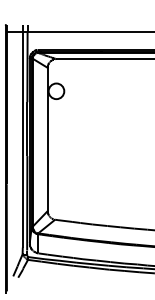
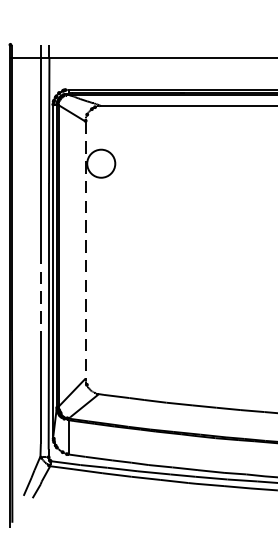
line: (47, 139) -> (85, 250), solid -> dashed
line: (22, 167) -> (40, 300), solid -> dashed

